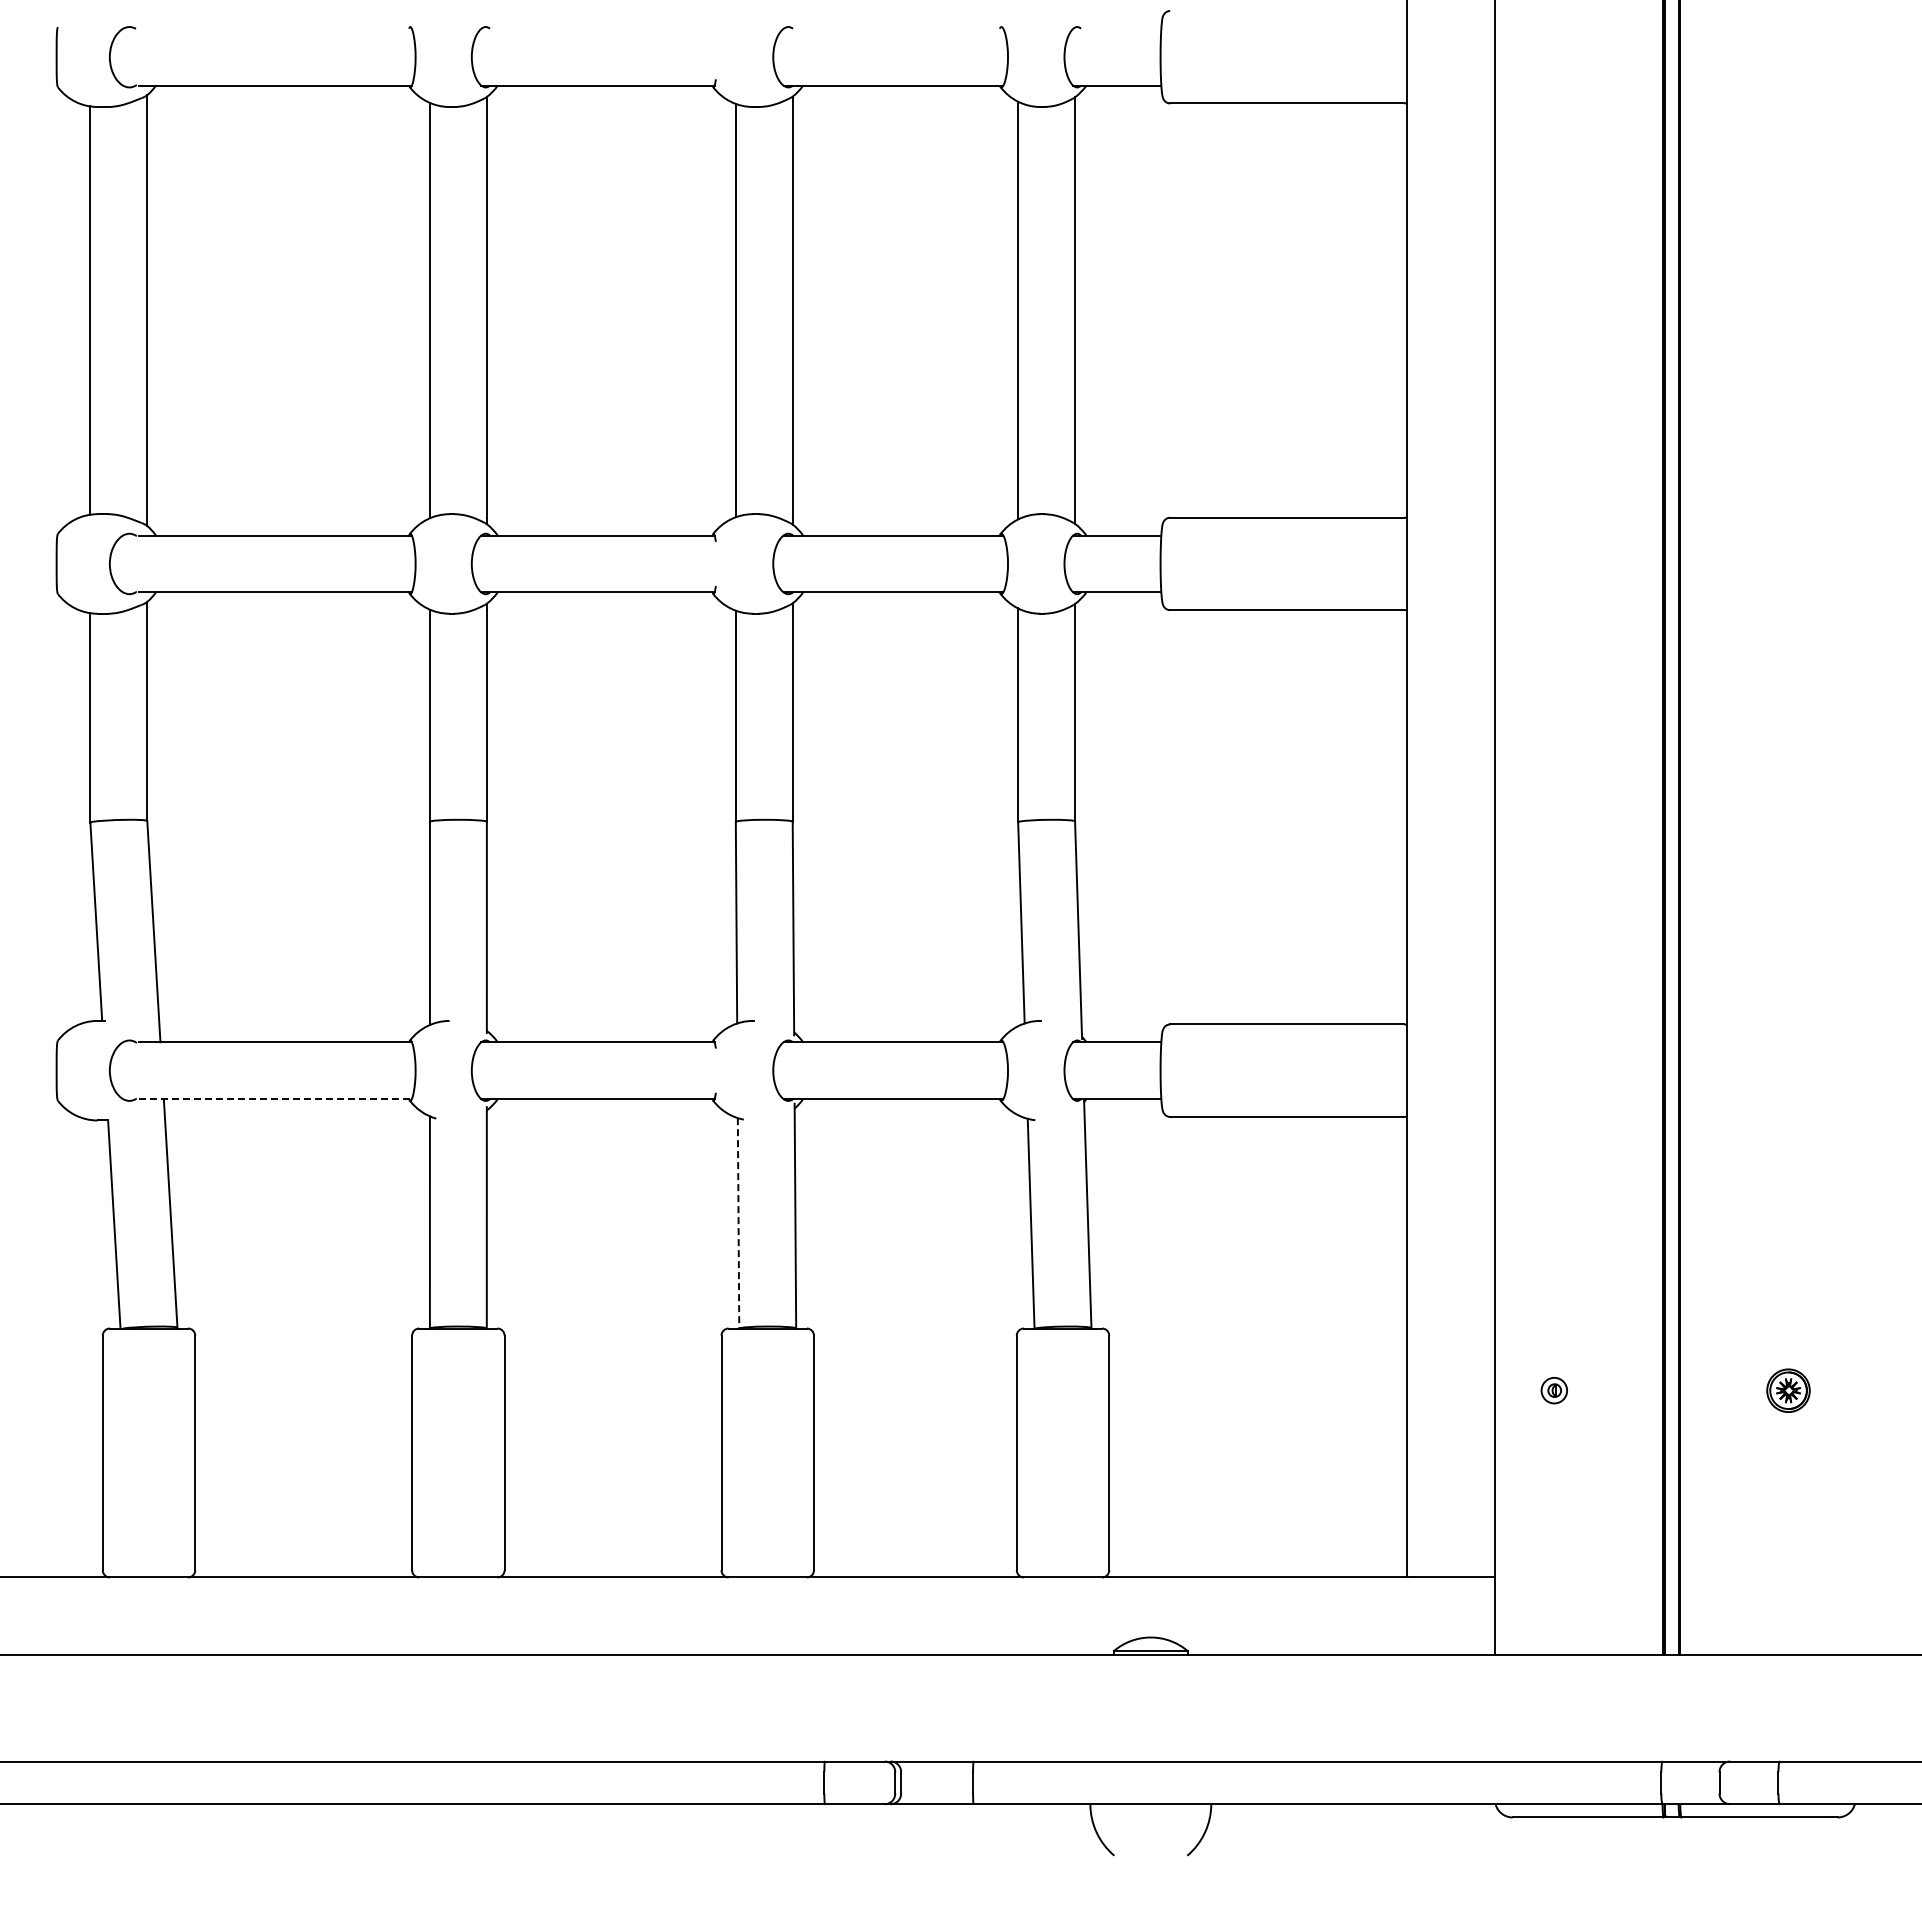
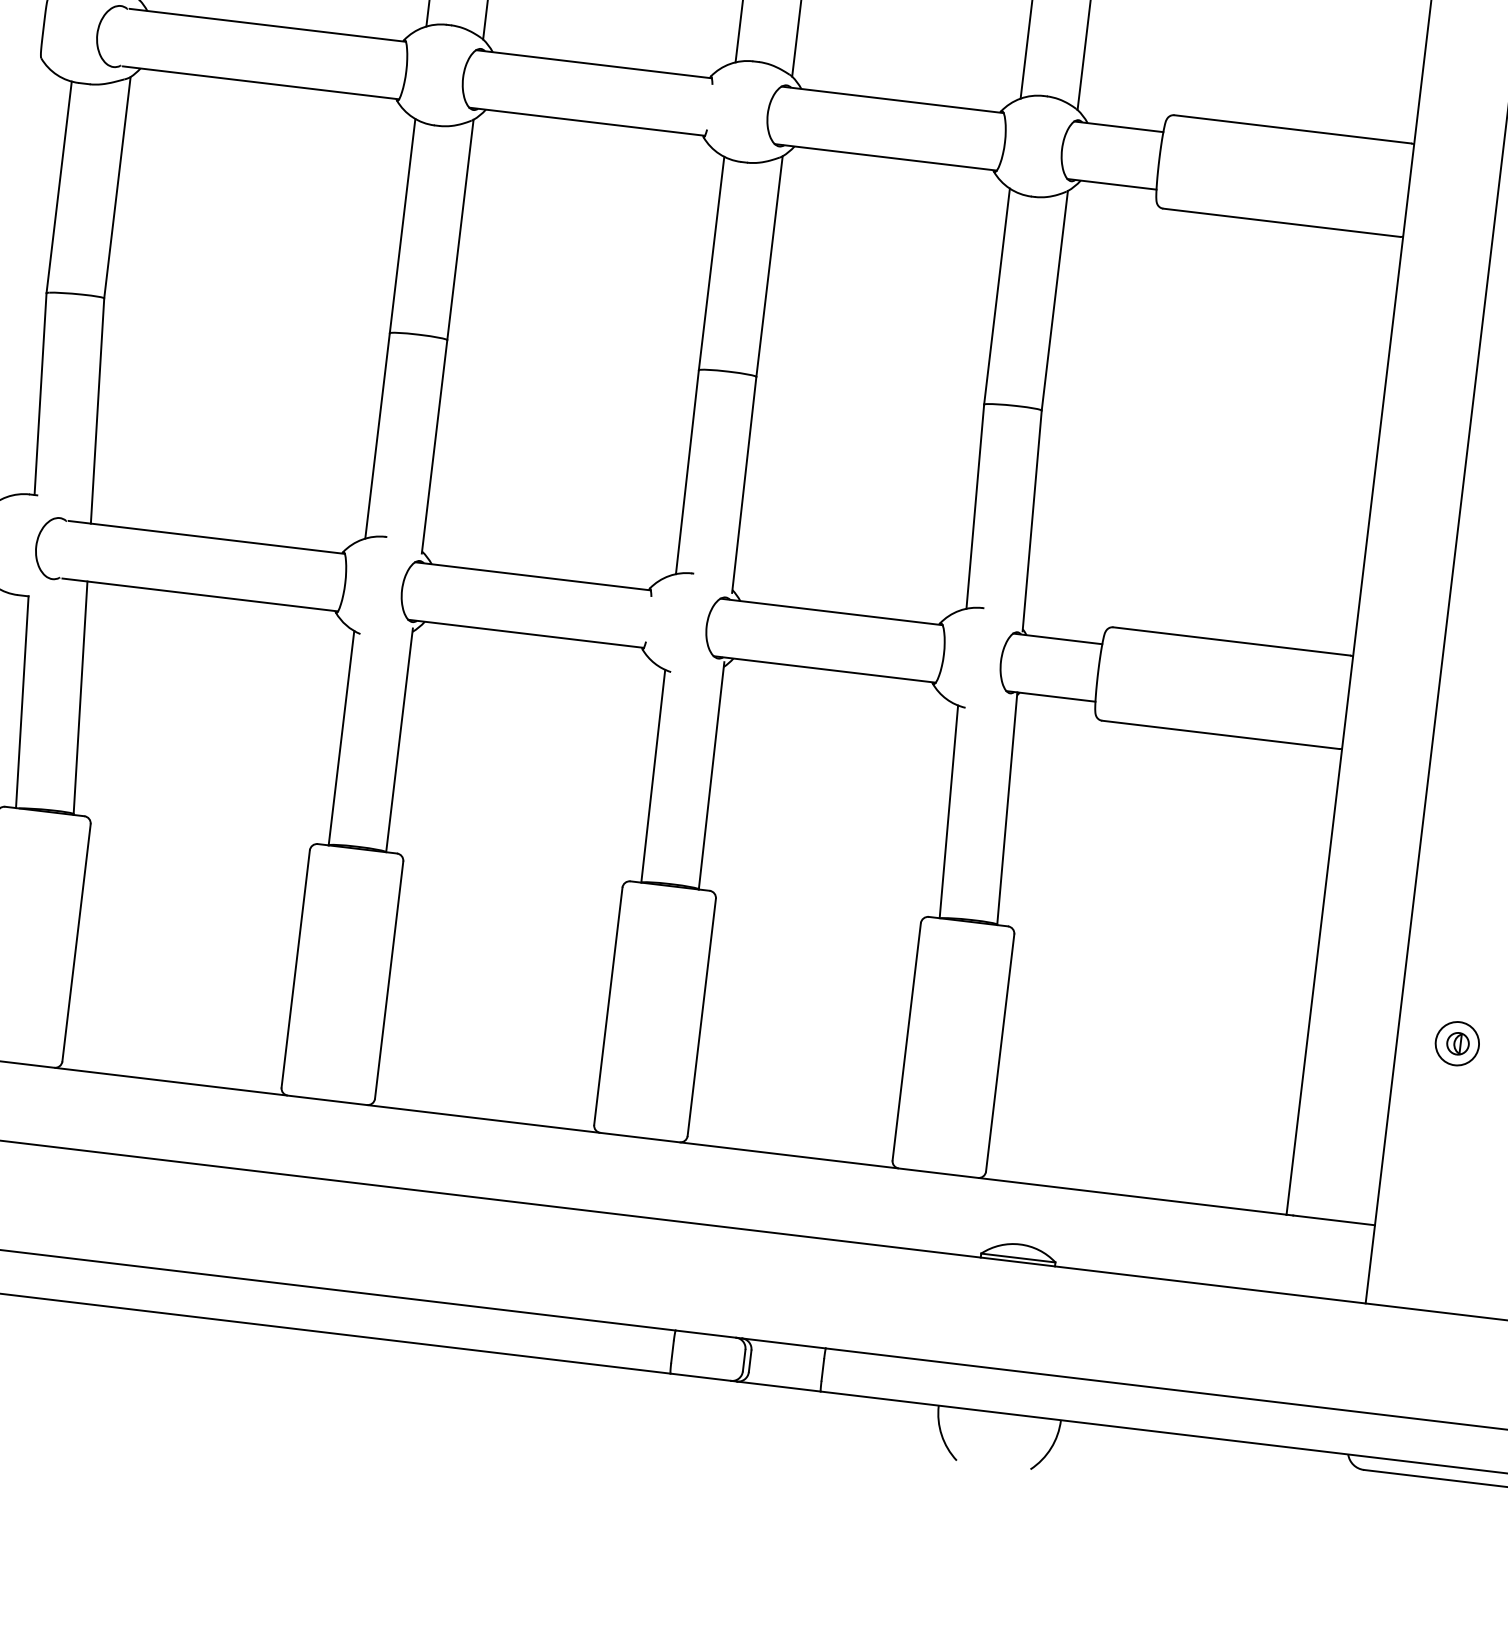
line: (276, 1099) -> (201, 595), dashed -> solid
line: (738, 1223) -> (653, 776), dashed -> solid
part: (1554, 1390) -> (1457, 1043), size x1.67

